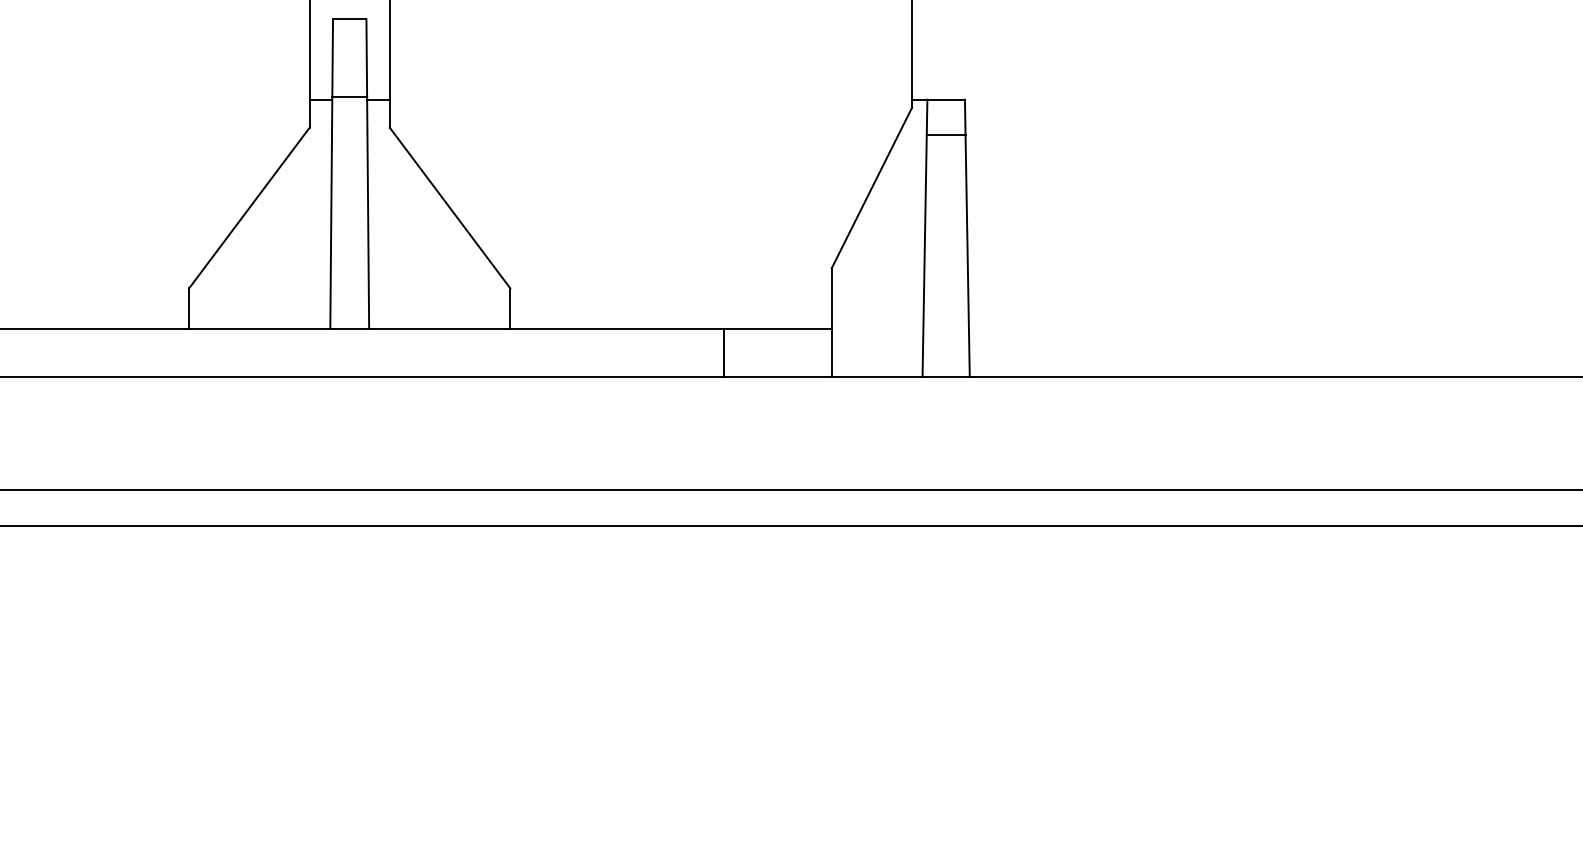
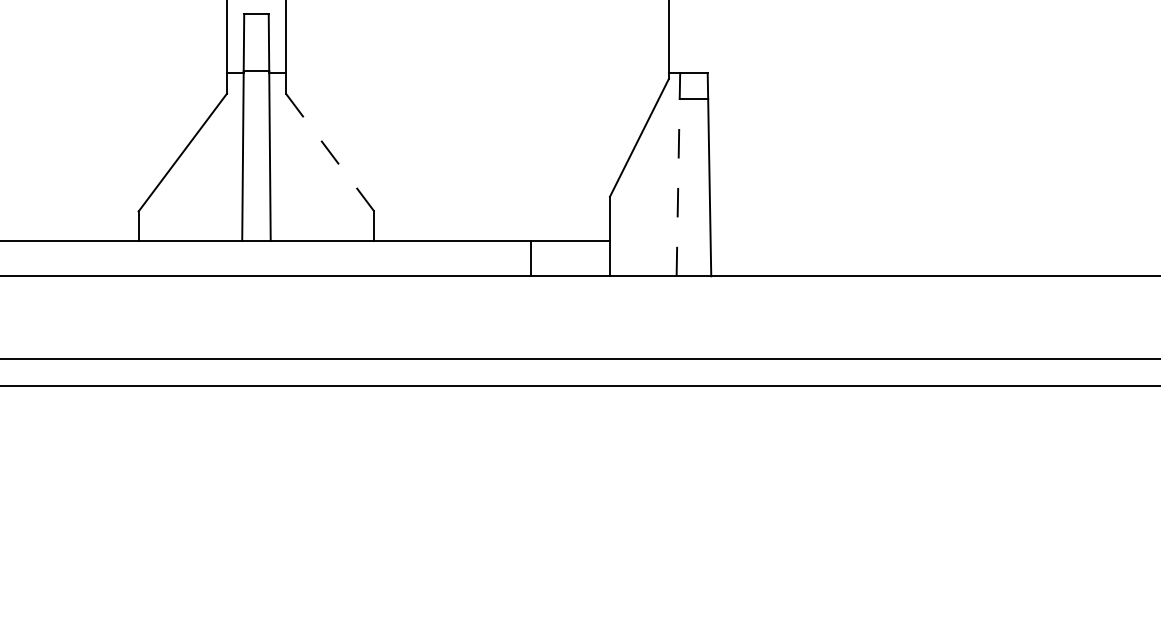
line: (450, 208) -> (330, 152), solid -> dashed
line: (925, 255) -> (678, 187), solid -> dashed

